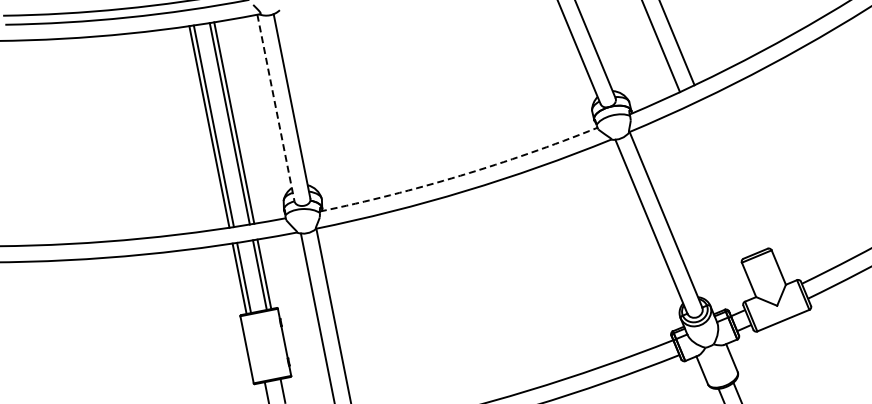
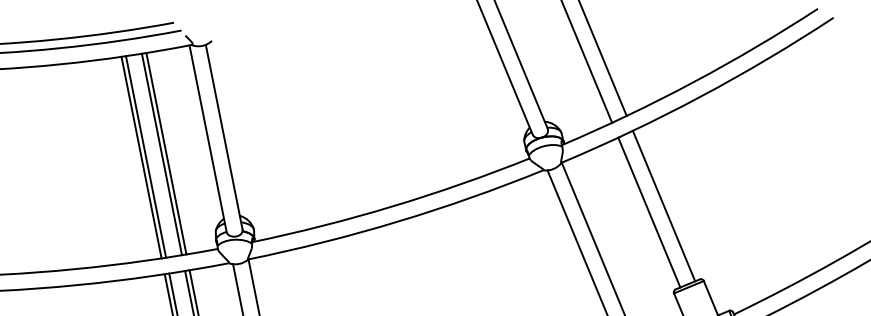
line: (275, 107) -> (207, 138), dashed -> solid
arc: (460, 175) -> (392, 206), dashed -> solid
line: (731, 175) -> (663, 206), added
line: (717, 181) -> (649, 212), added

